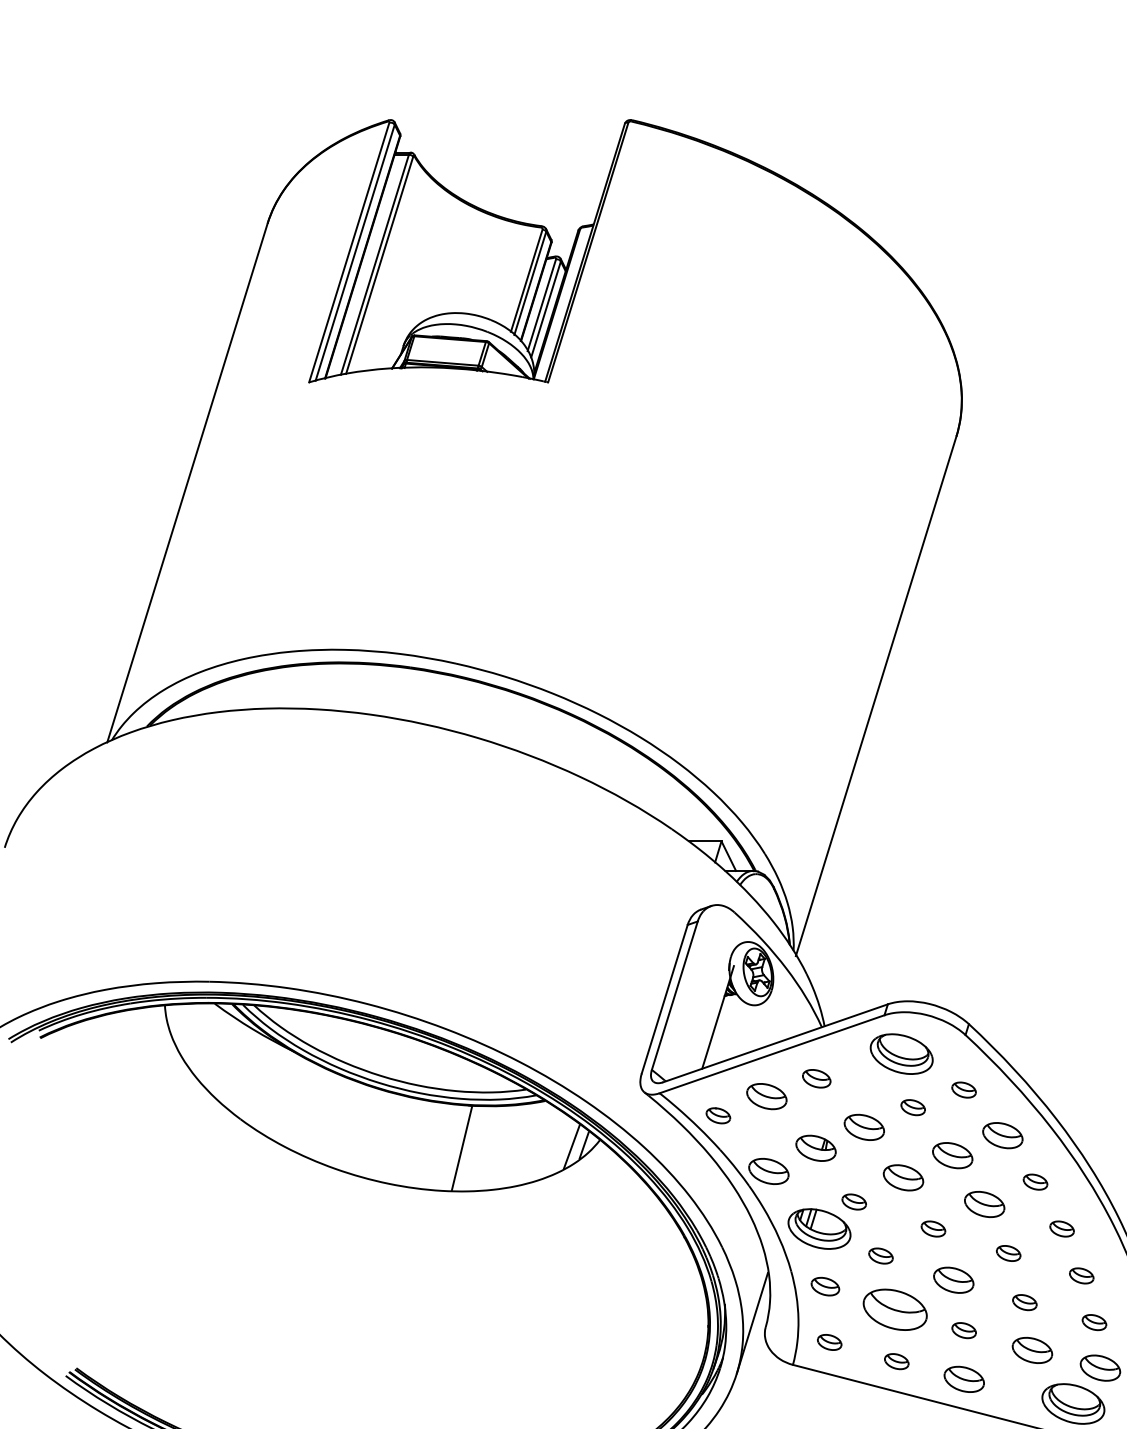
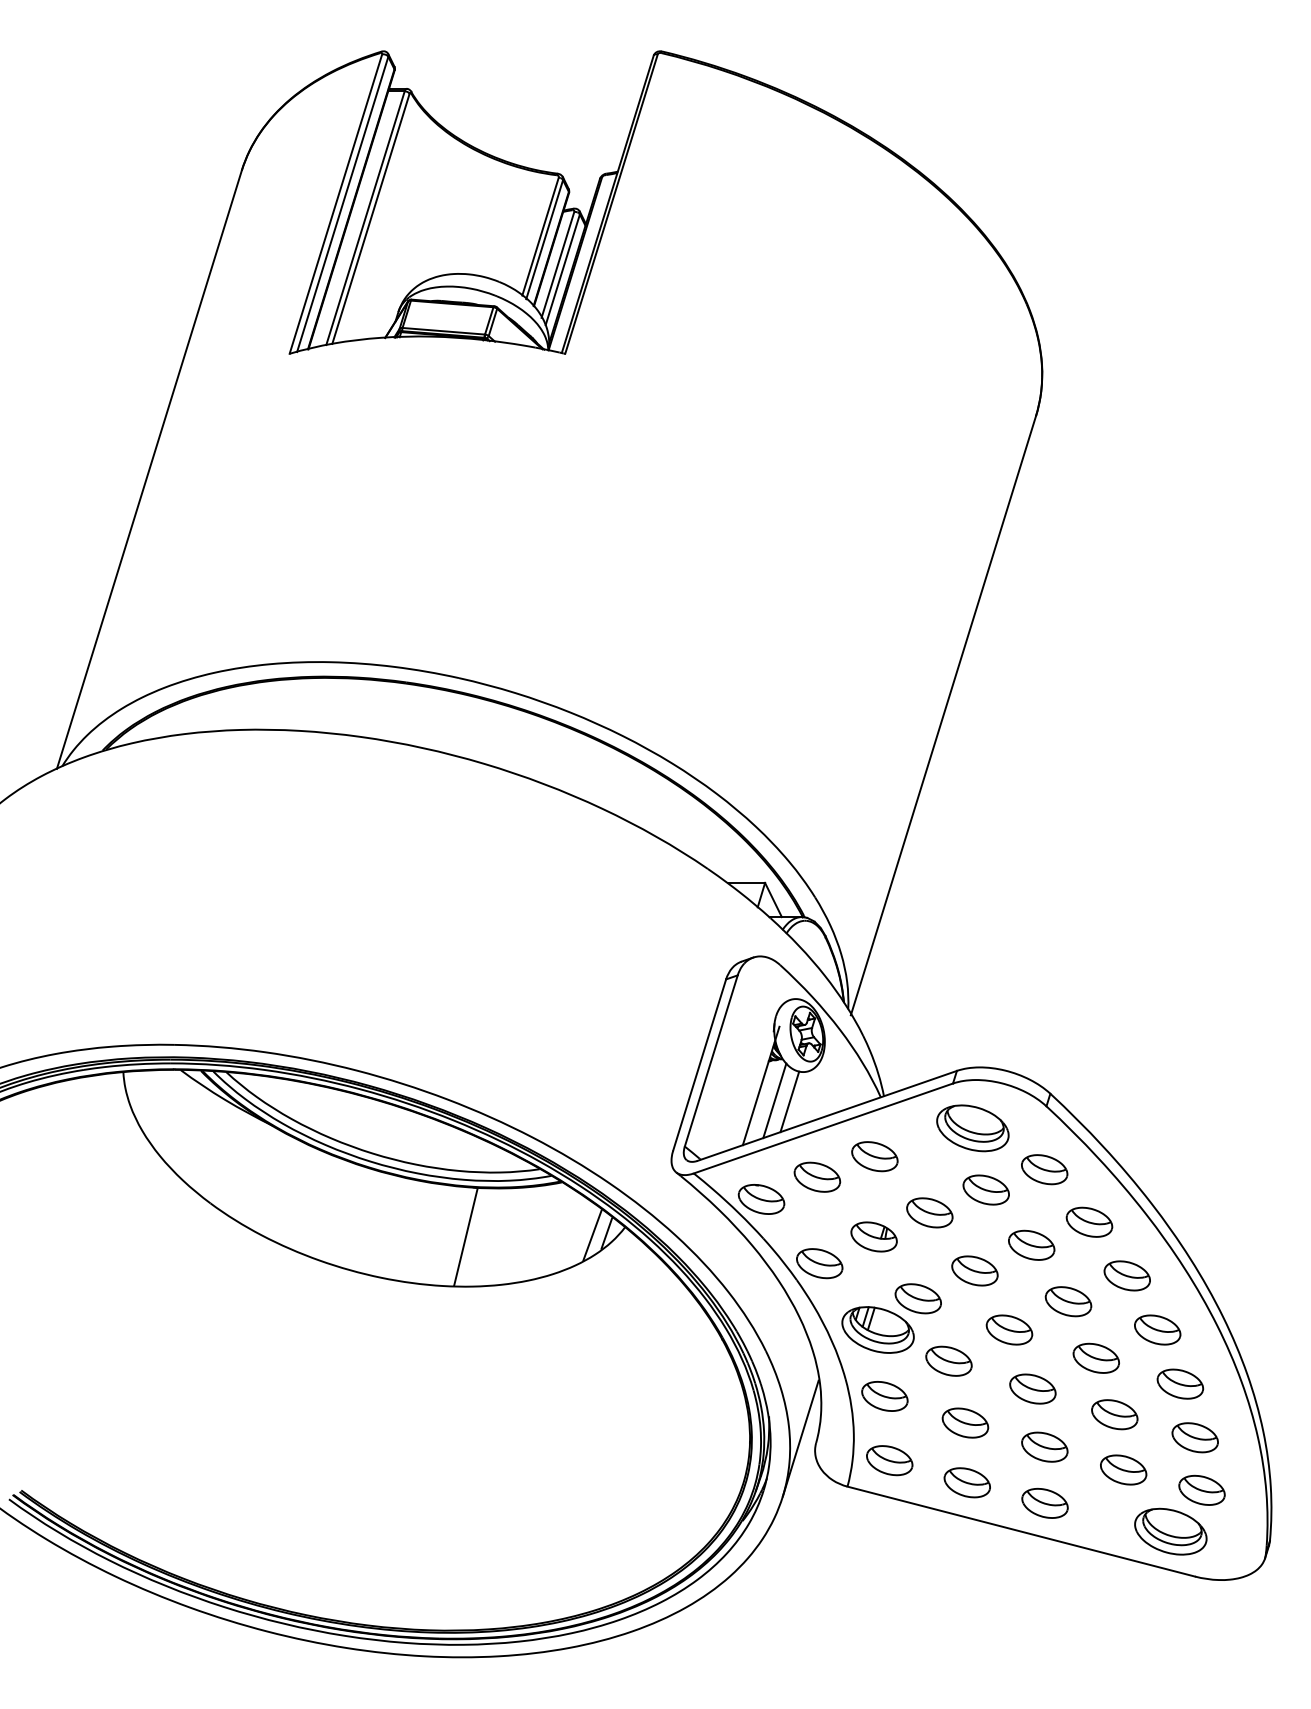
line: (729, 1029) -> (774, 1100), added
line: (742, 1030) -> (789, 1101), added
part: (816, 1078) -> (874, 1156), size x1.43
part: (963, 1089) -> (1044, 1169), size x1.67
part: (912, 1107) -> (985, 1189), size x1.67
part: (718, 1115) -> (761, 1199), size x1.67
part: (1034, 1181) -> (1126, 1275), size x1.67
part: (853, 1201) -> (917, 1298), size x1.67
part: (933, 1228) -> (1009, 1329), size x1.67
part: (1061, 1228) -> (1157, 1329), size x1.67
part: (1008, 1252) -> (1095, 1357), size x1.67
part: (880, 1255) -> (948, 1360), size x1.67
part: (1081, 1275) -> (1180, 1383), size x1.67
part: (825, 1286) -> (884, 1396), size x1.43
part: (1024, 1302) -> (1114, 1414), size x1.67
part: (895, 1309) -> (965, 1422), size x0.62
part: (1093, 1322) -> (1194, 1437), size x1.67
part: (963, 1330) -> (1044, 1446), size x1.67
part: (829, 1342) -> (889, 1460), size x1.67
part: (896, 1361) -> (966, 1482), size x1.67

